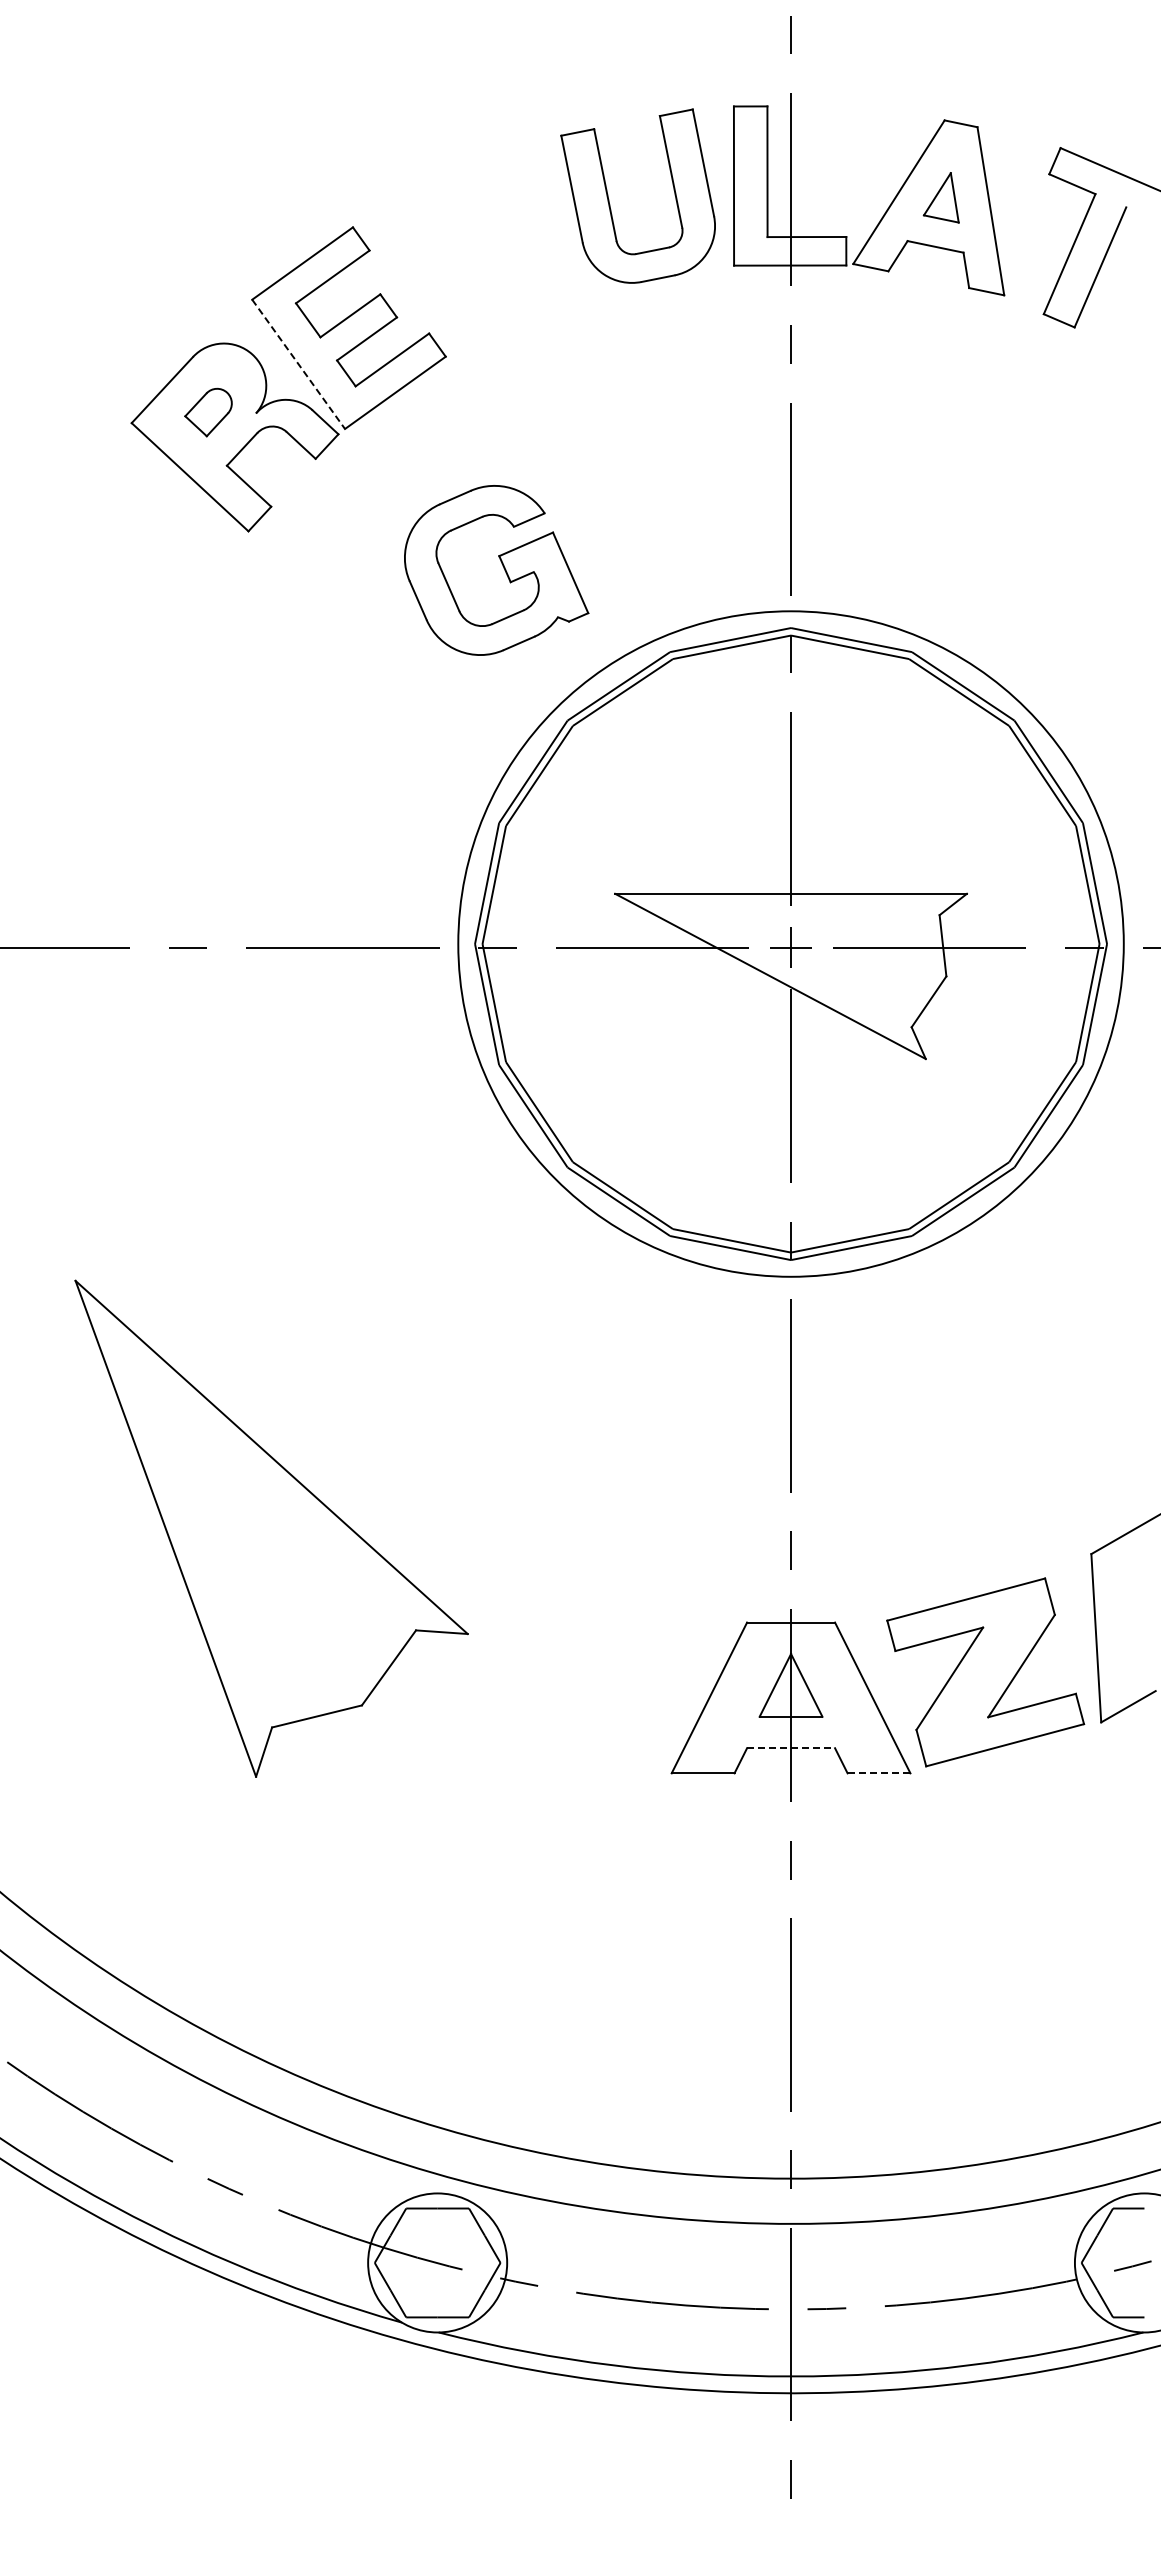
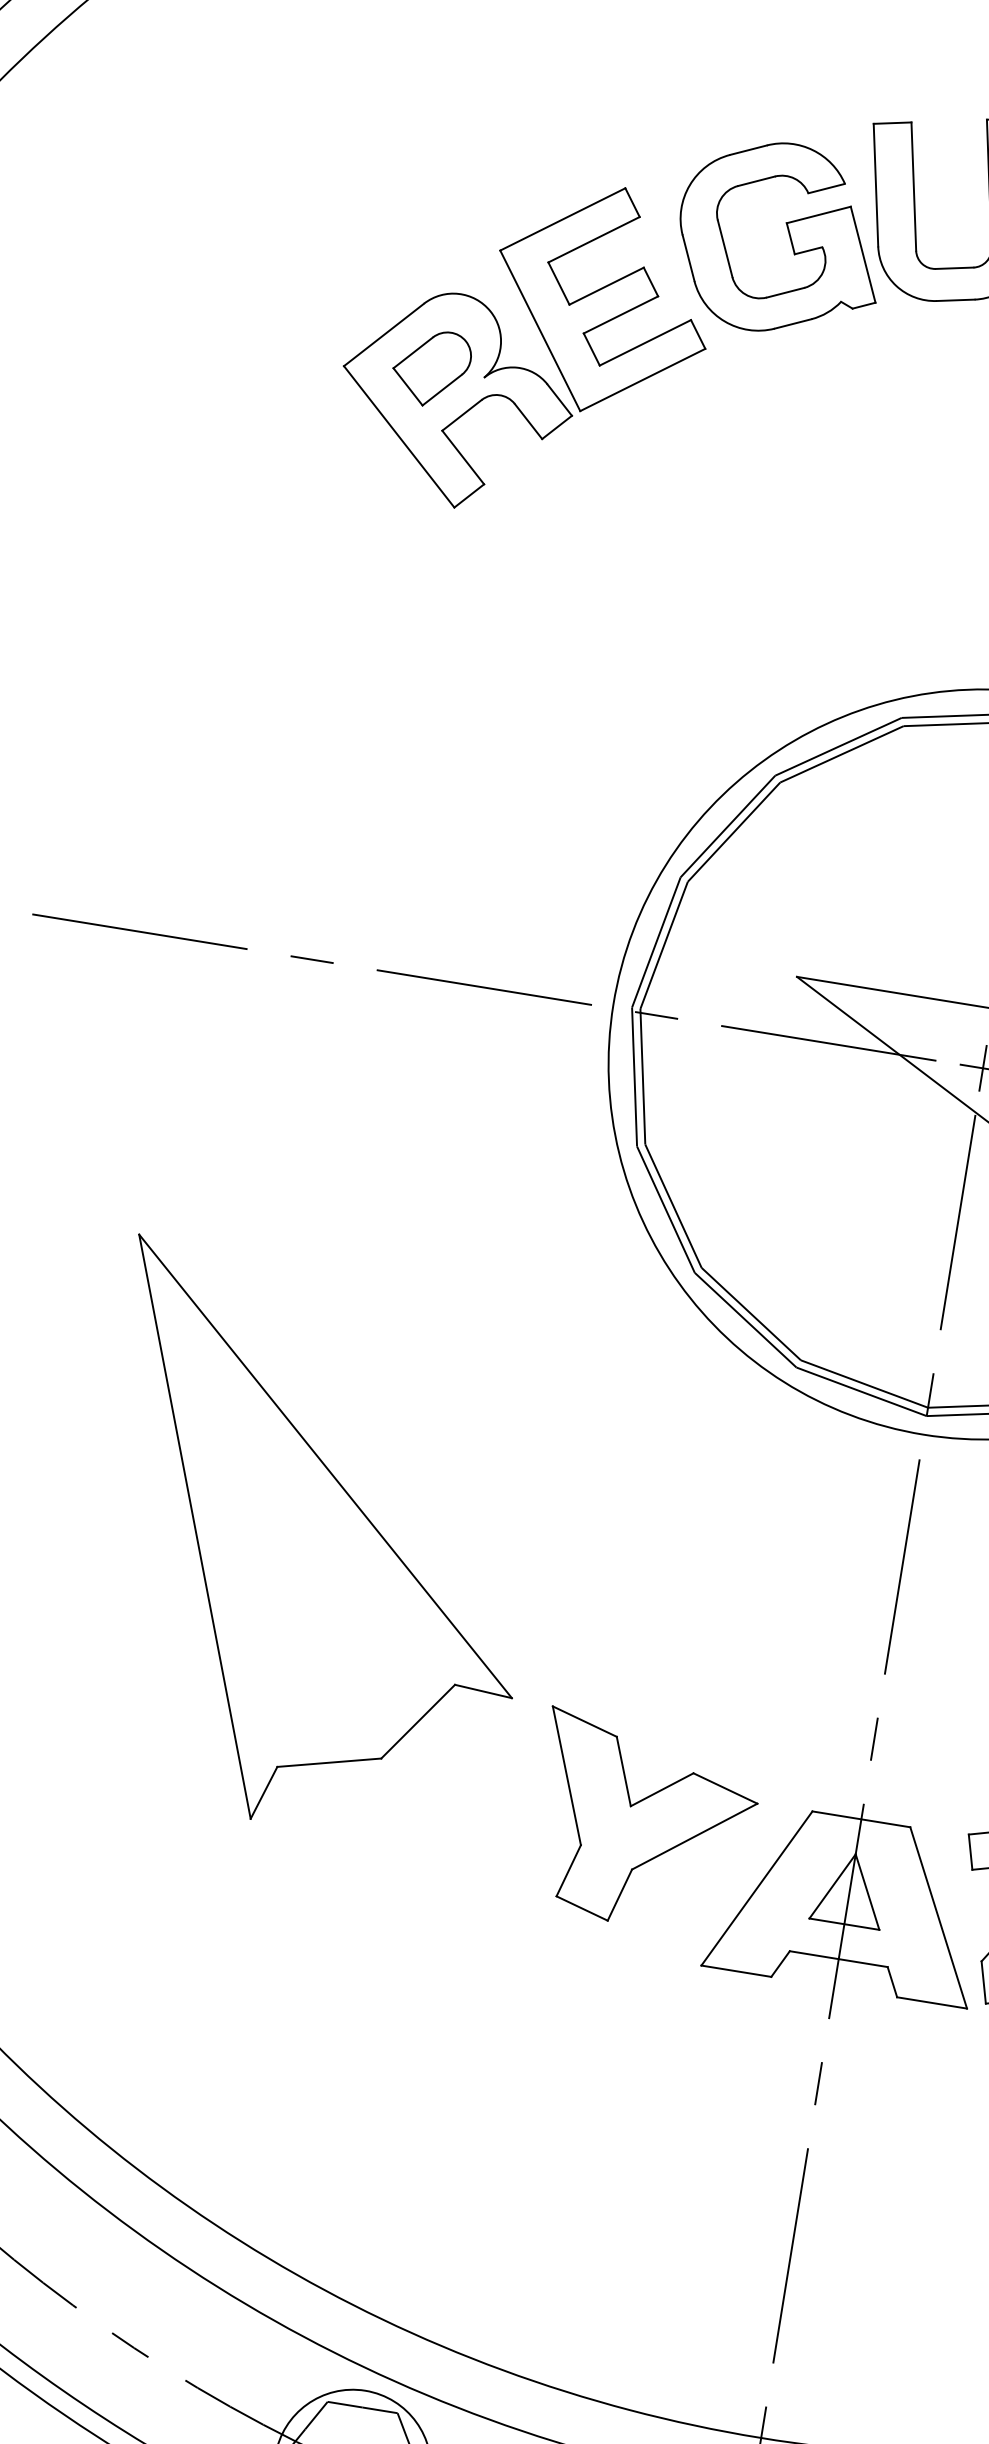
line: (298, 364) -> (540, 330), dashed -> solid
part: (208, 412) -> (431, 368), size x1.43
part: (502, 566) -> (788, 235), moved
part: (271, 1528) -> (312, 1545), moved
part: (600, 1657) -> (643, 1823), added
line: (791, 1748) -> (839, 1959), dashed -> solid
line: (879, 1773) -> (932, 2003), dashed -> solid

